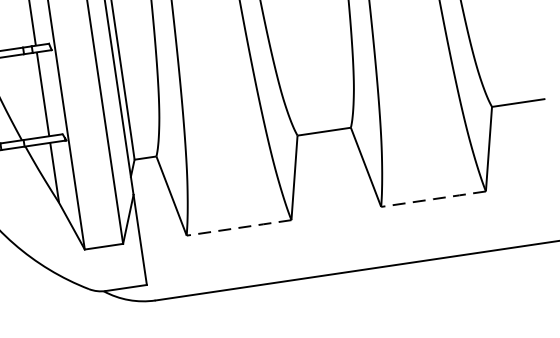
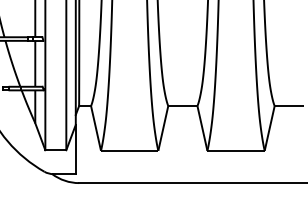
line: (432, 198) -> (235, 150), dashed -> solid
line: (238, 227) -> (129, 150), dashed -> solid

